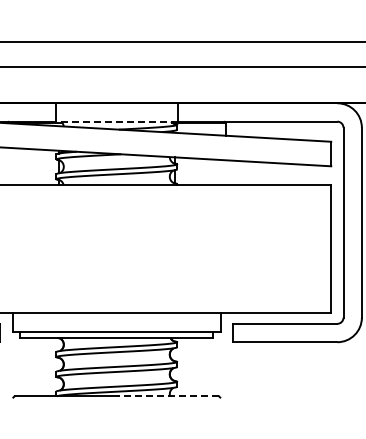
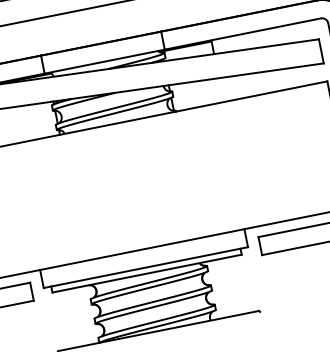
line: (116, 121) -> (104, 61), dashed -> solid
line: (167, 396) -> (208, 321), dashed -> solid

